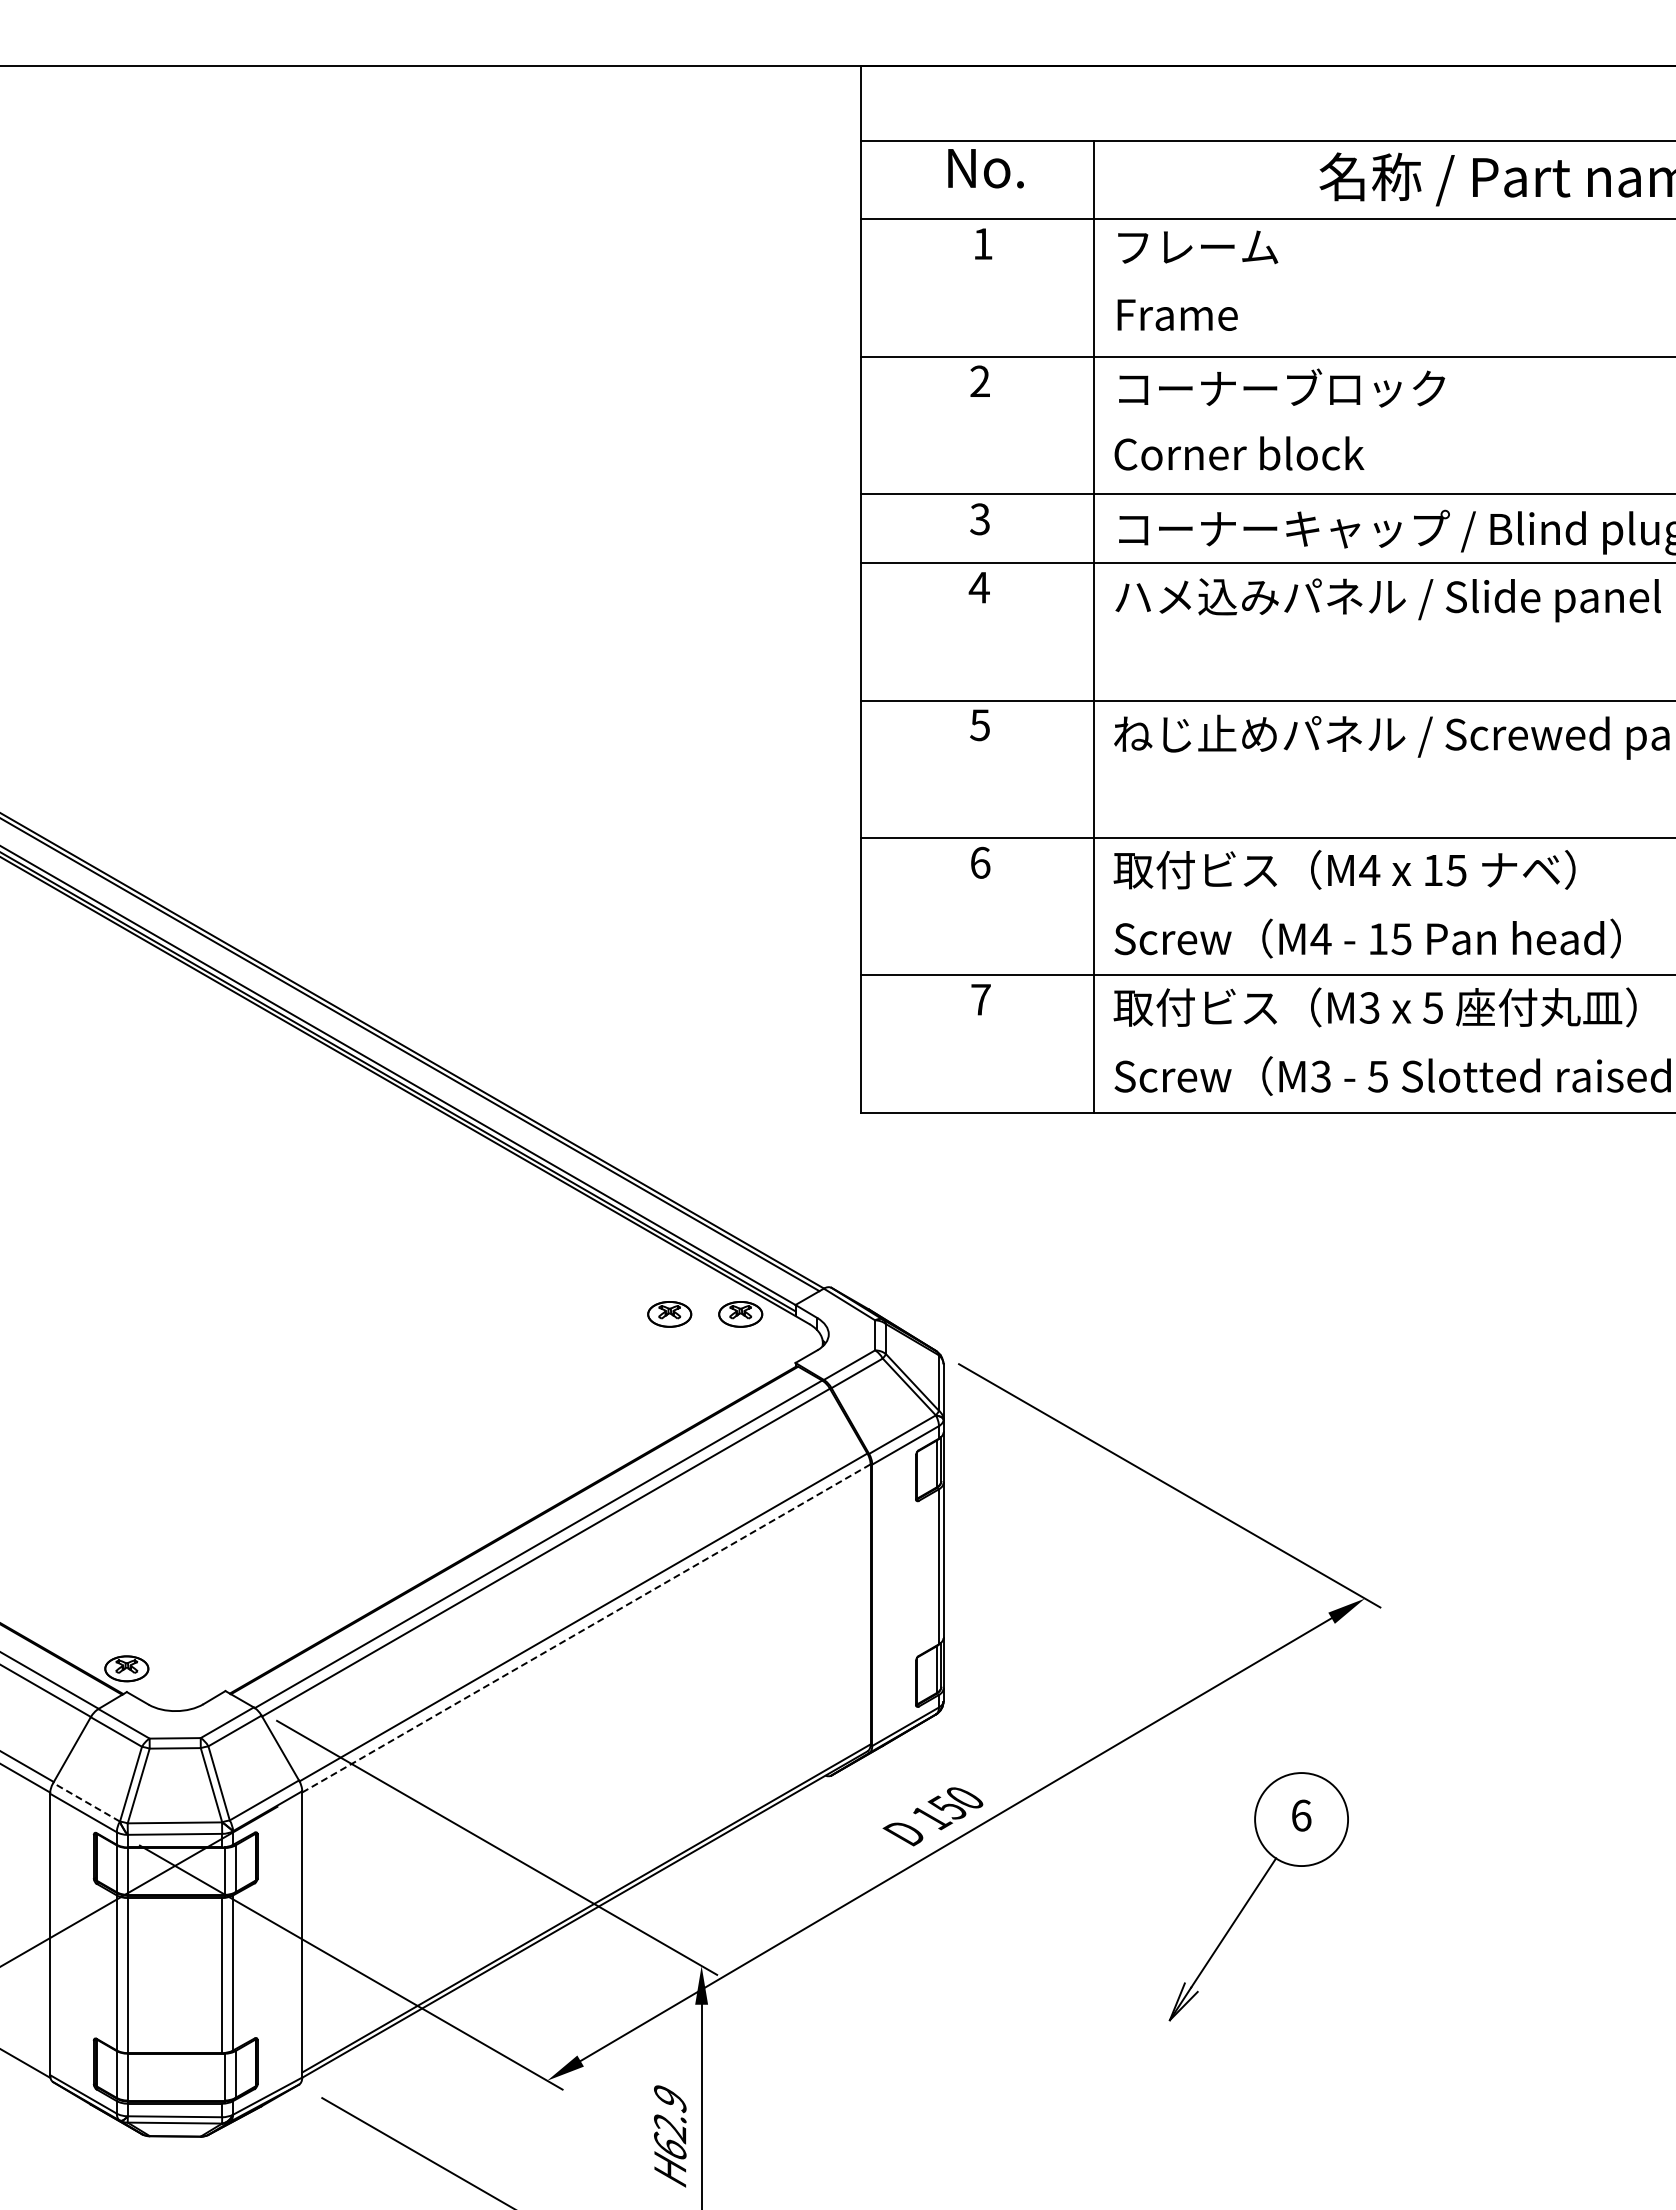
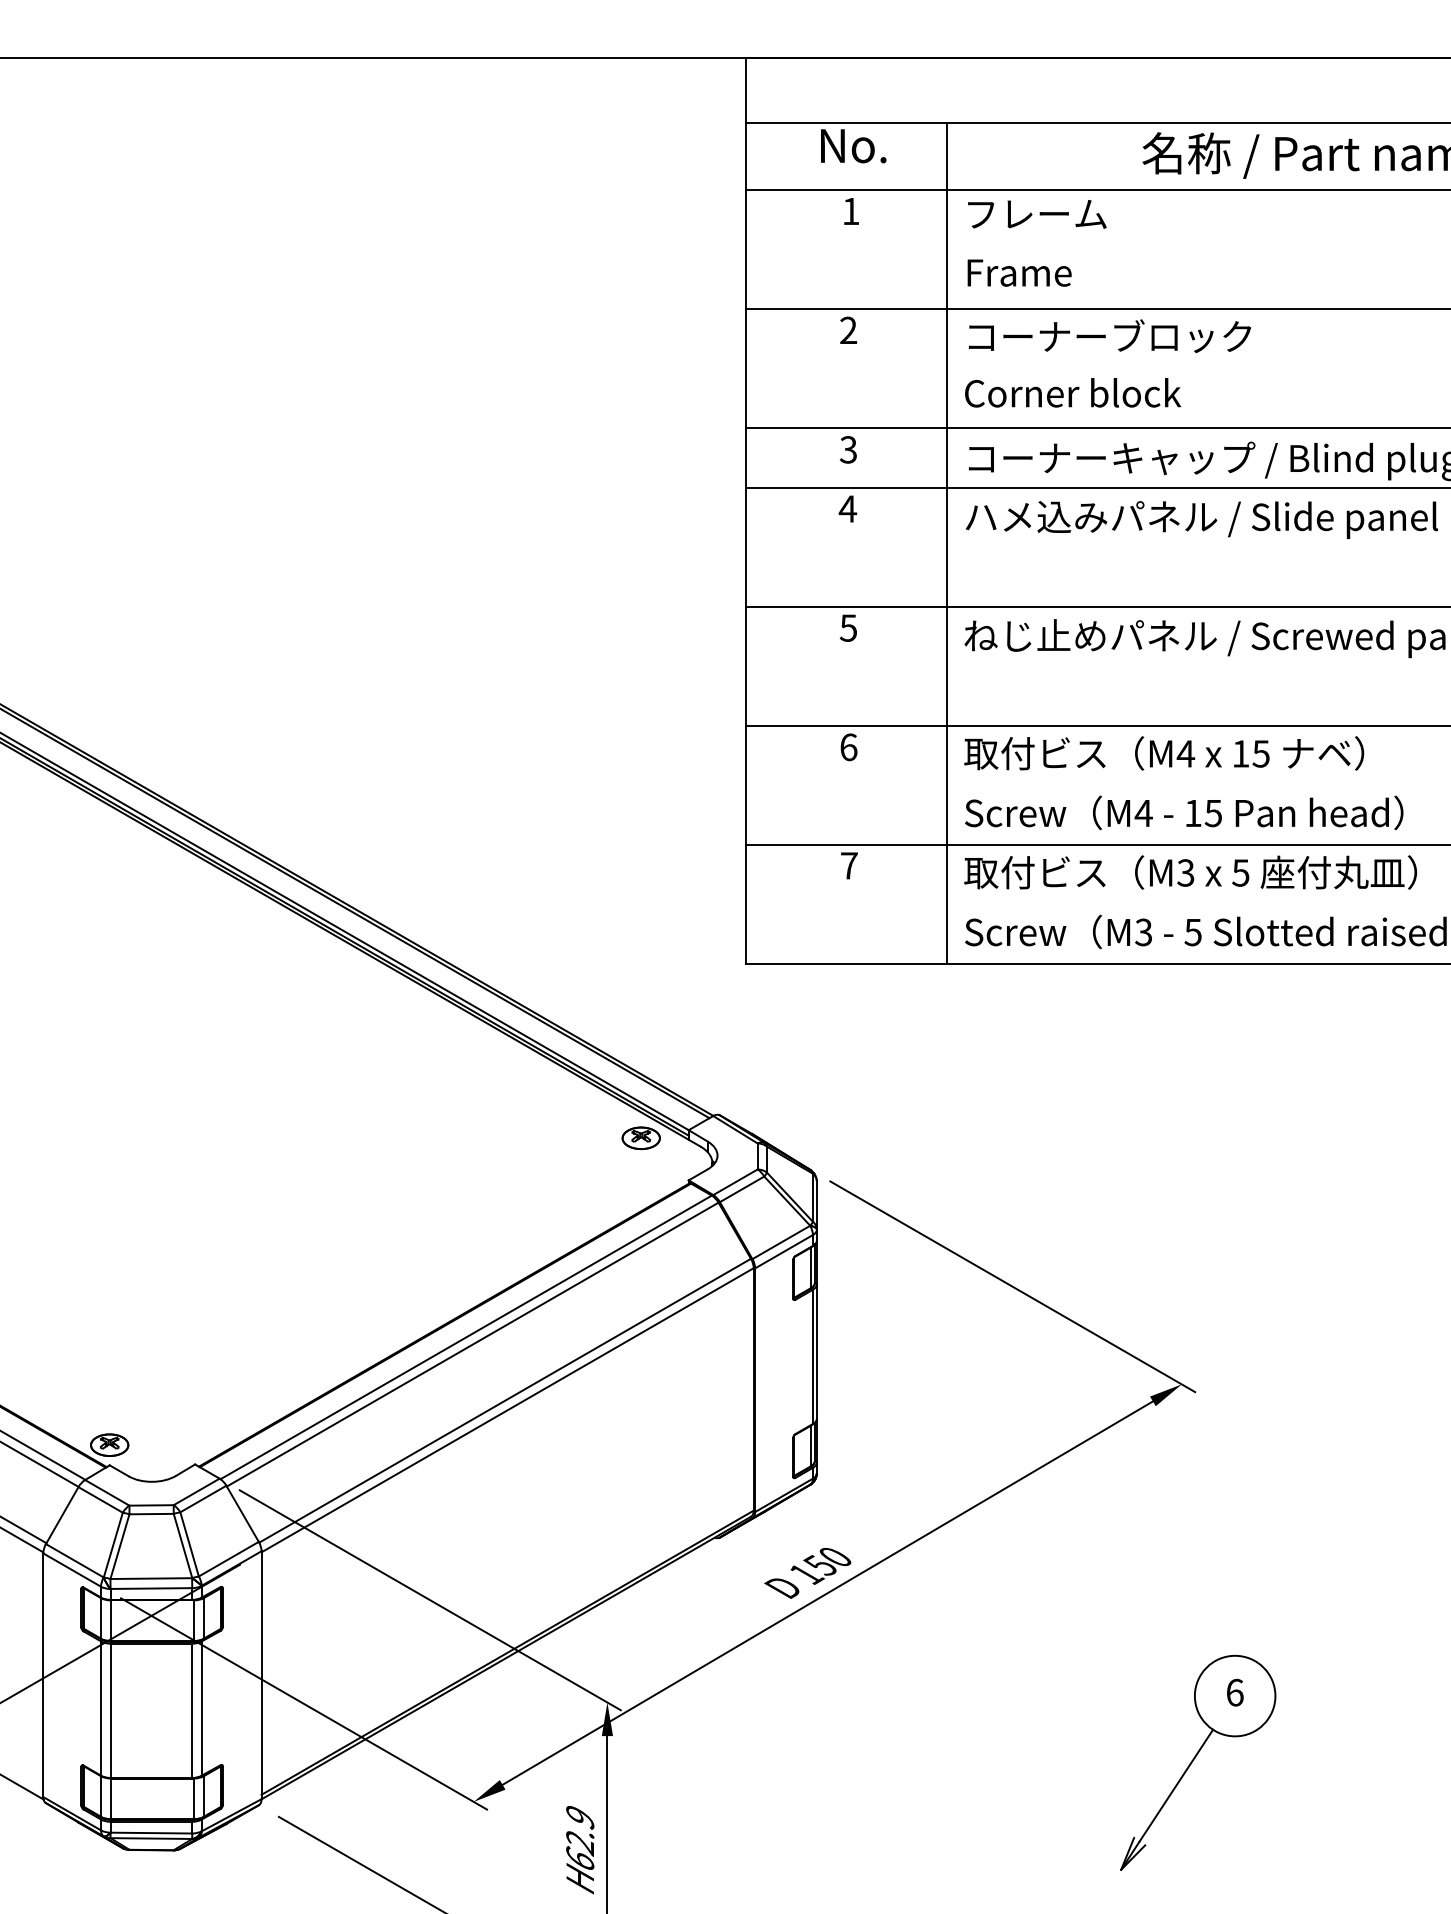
part: (669, 1314) -> (579, 1138), removed
line: (586, 1628) -> (507, 1410), dashed -> solid
line: (86, 1802) -> (74, 1560), dashed -> solid
part: (1258, 1896) -> (1197, 1762), moved

